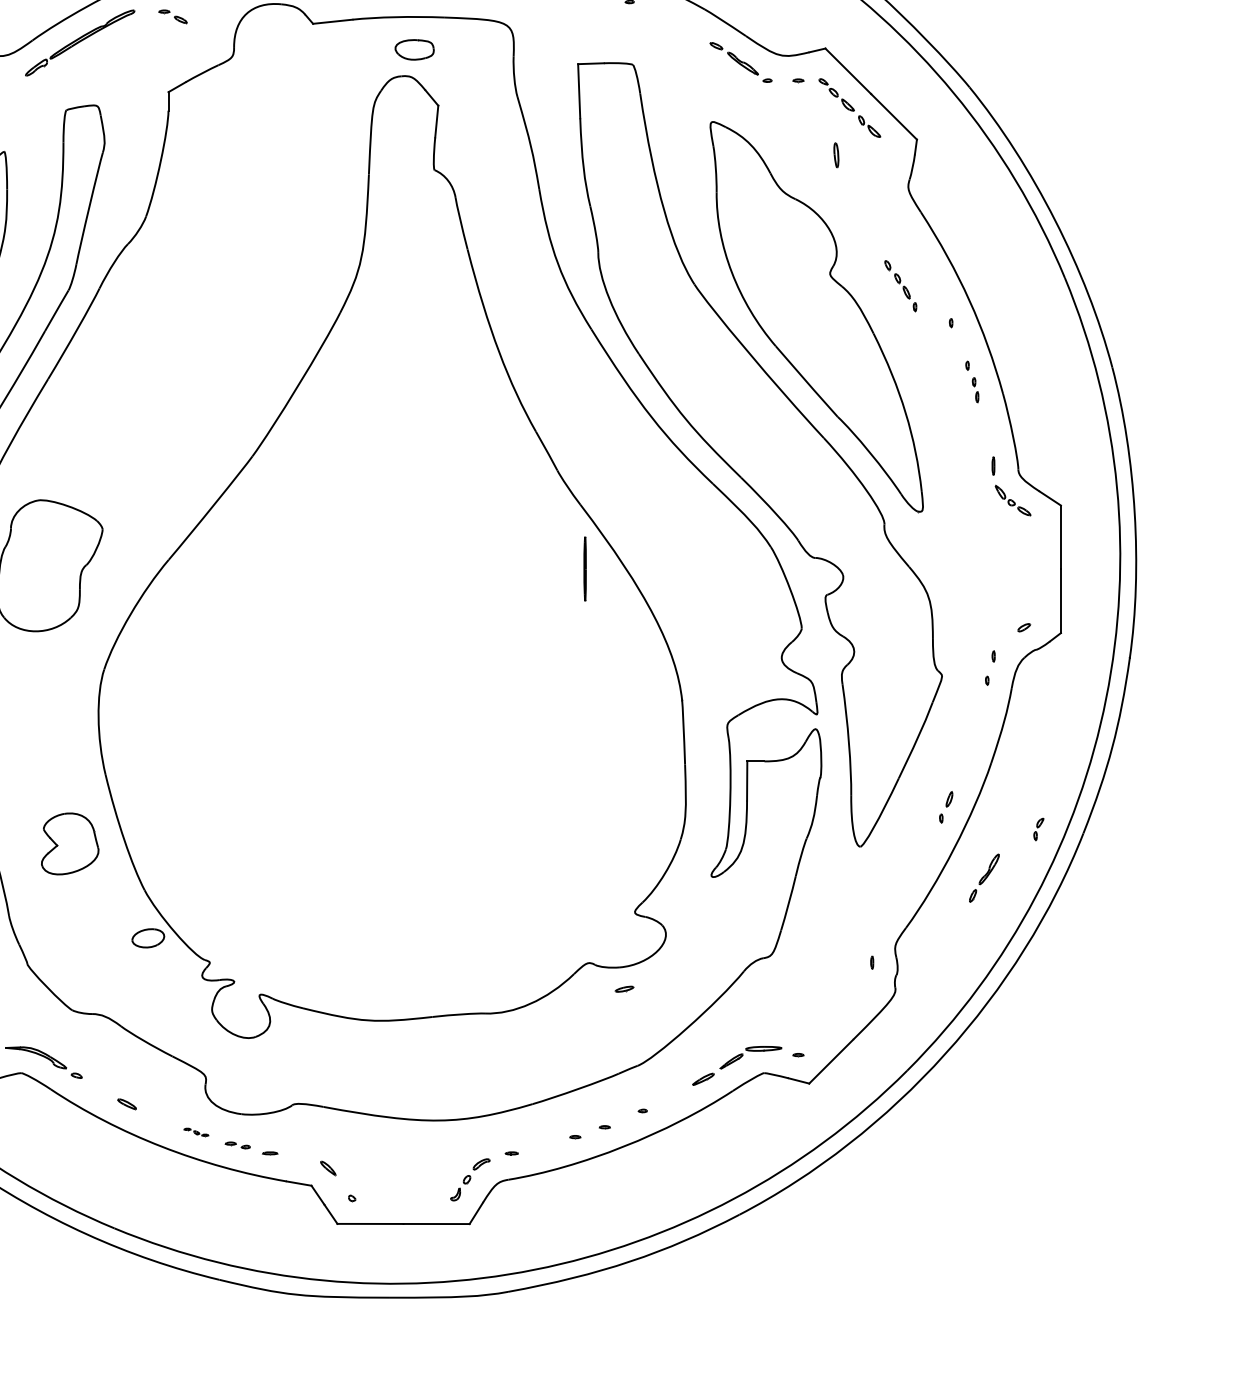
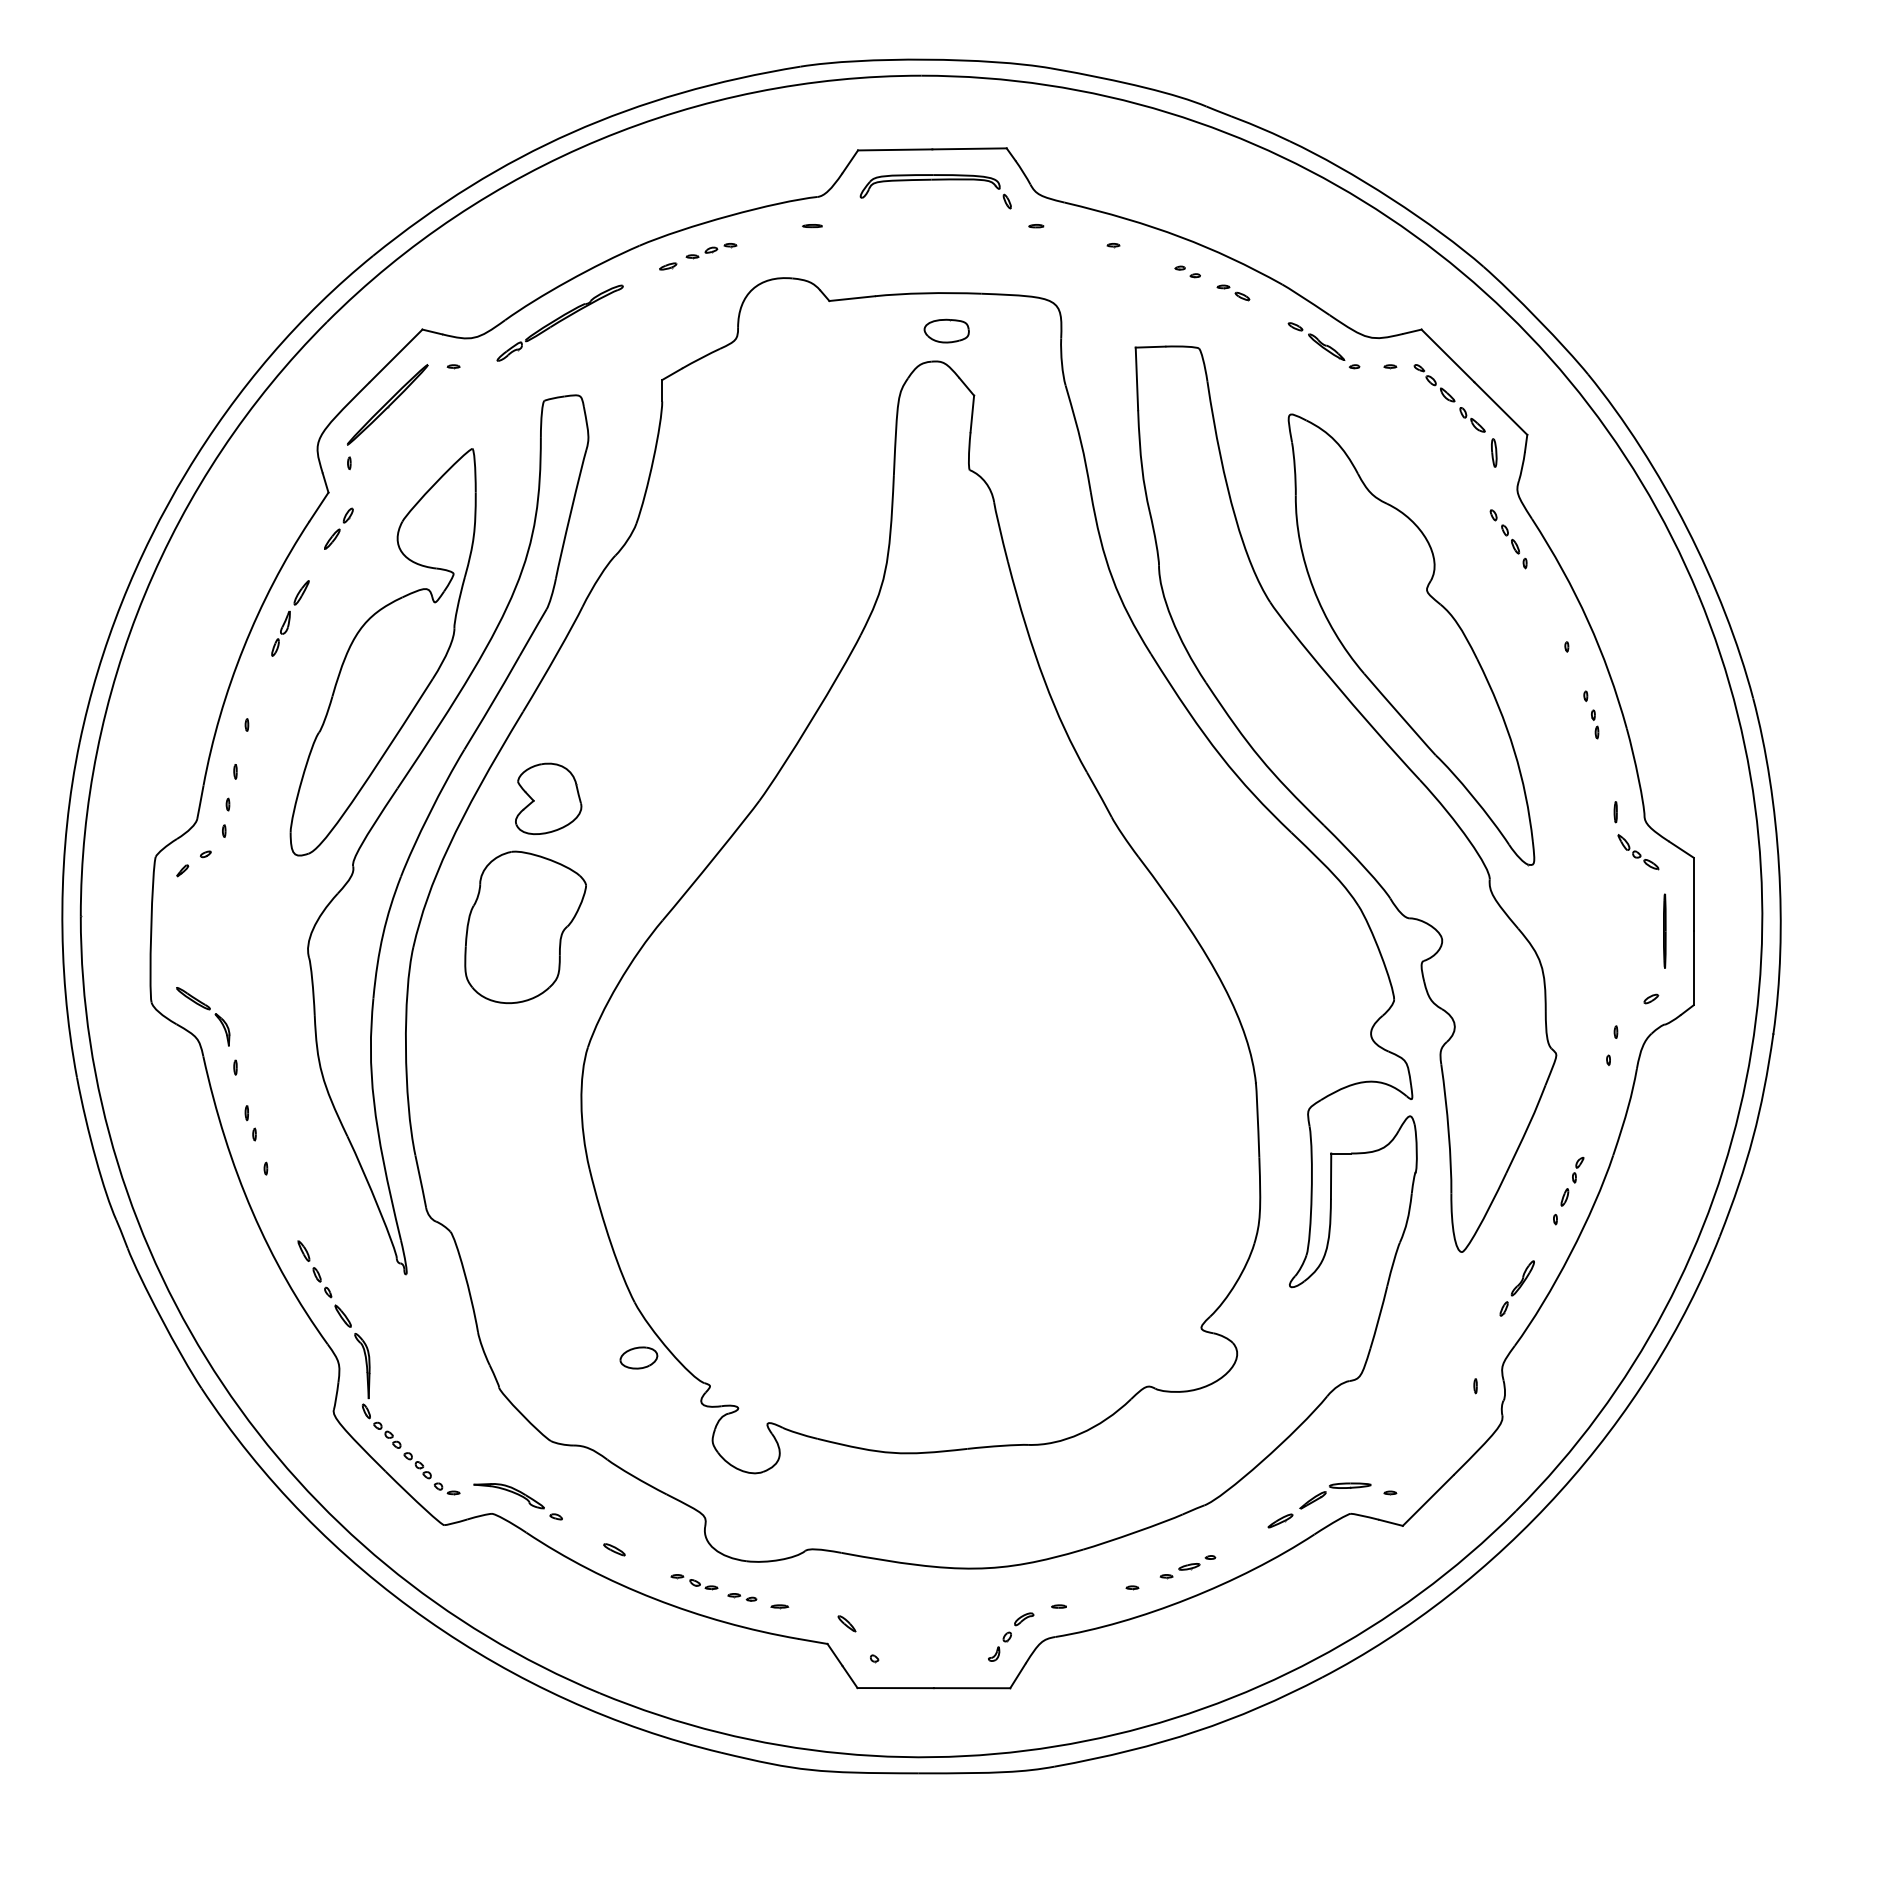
part: (173, 16) -> (1233, 292), moved
part: (836, 154) -> (1494, 452), moved
part: (900, 286) -> (1508, 539), moved
line: (584, 568) -> (1664, 930), moved
part: (1039, 829) -> (1578, 1170), moved
part: (70, 843) -> (548, 798), moved
part: (983, 878) -> (1516, 1288), moved
part: (624, 988) -> (1189, 1566), moved
part: (196, 1132) -> (694, 1582), size x1.67

